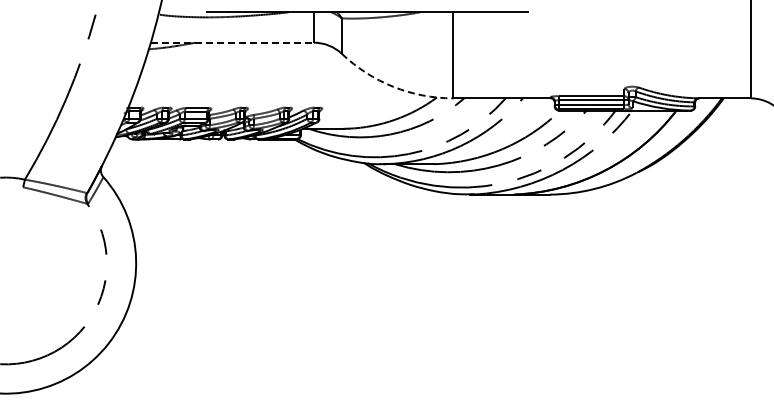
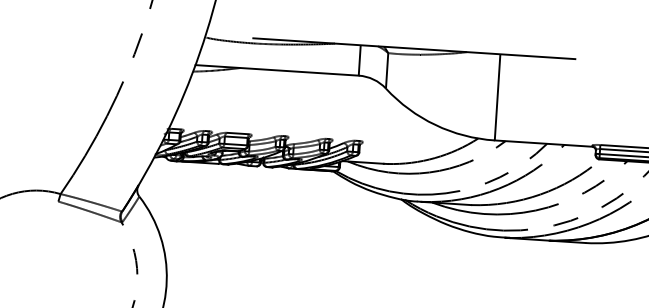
line: (232, 42) -> (277, 70), dashed -> solid
arc: (393, 86) -> (435, 124), dashed -> solid

